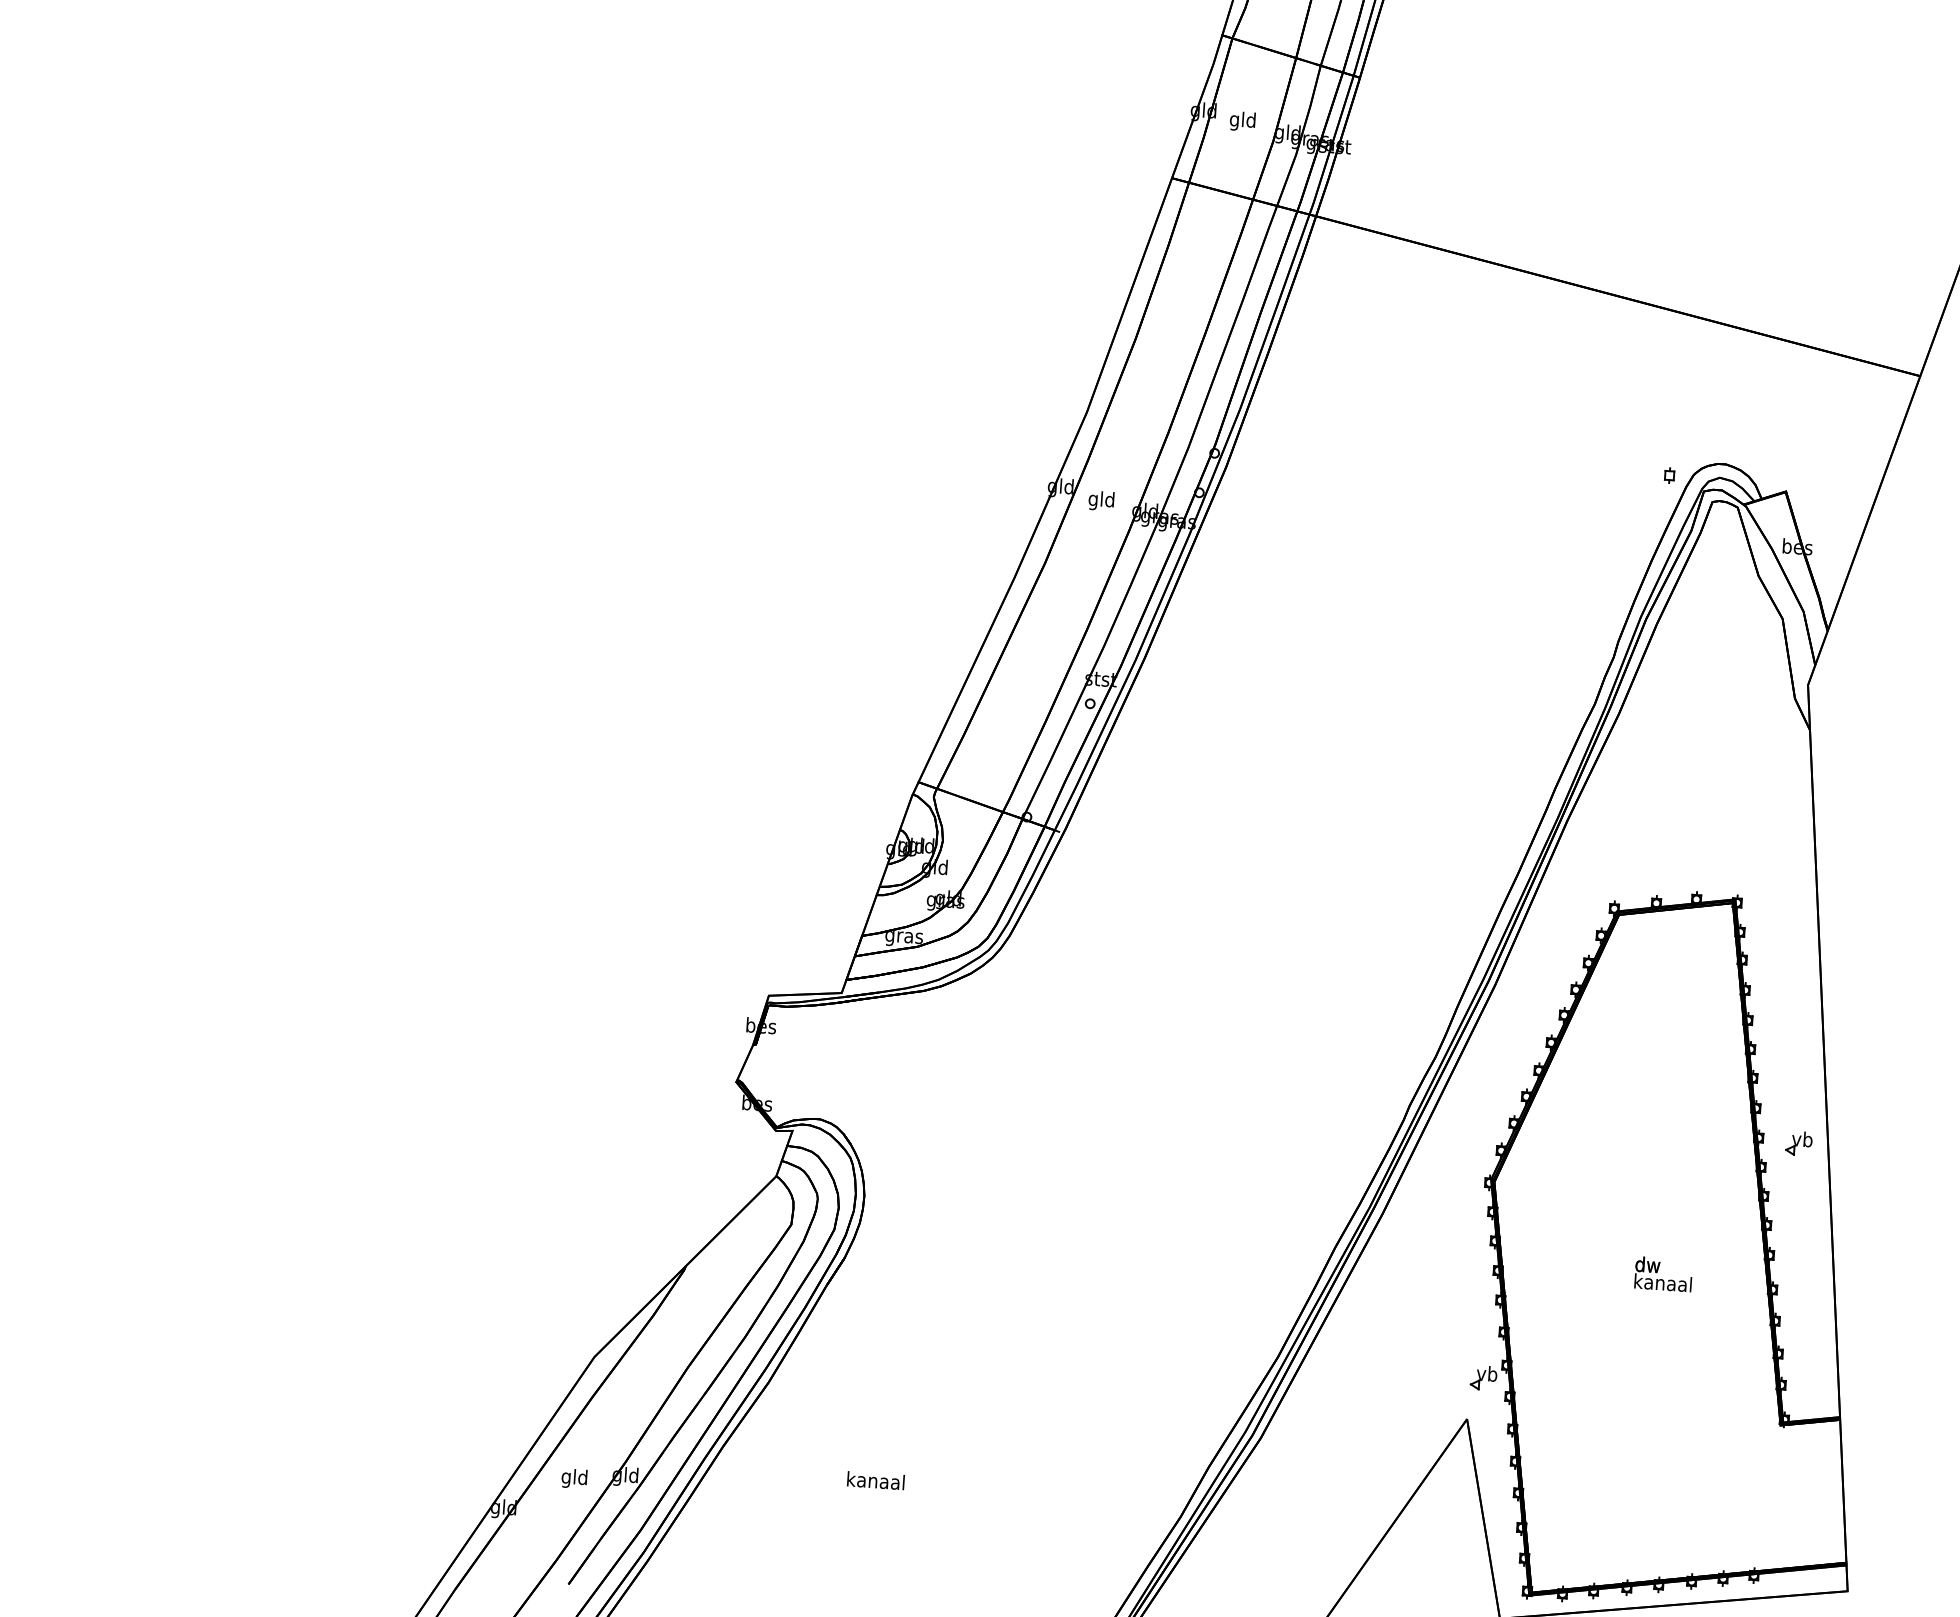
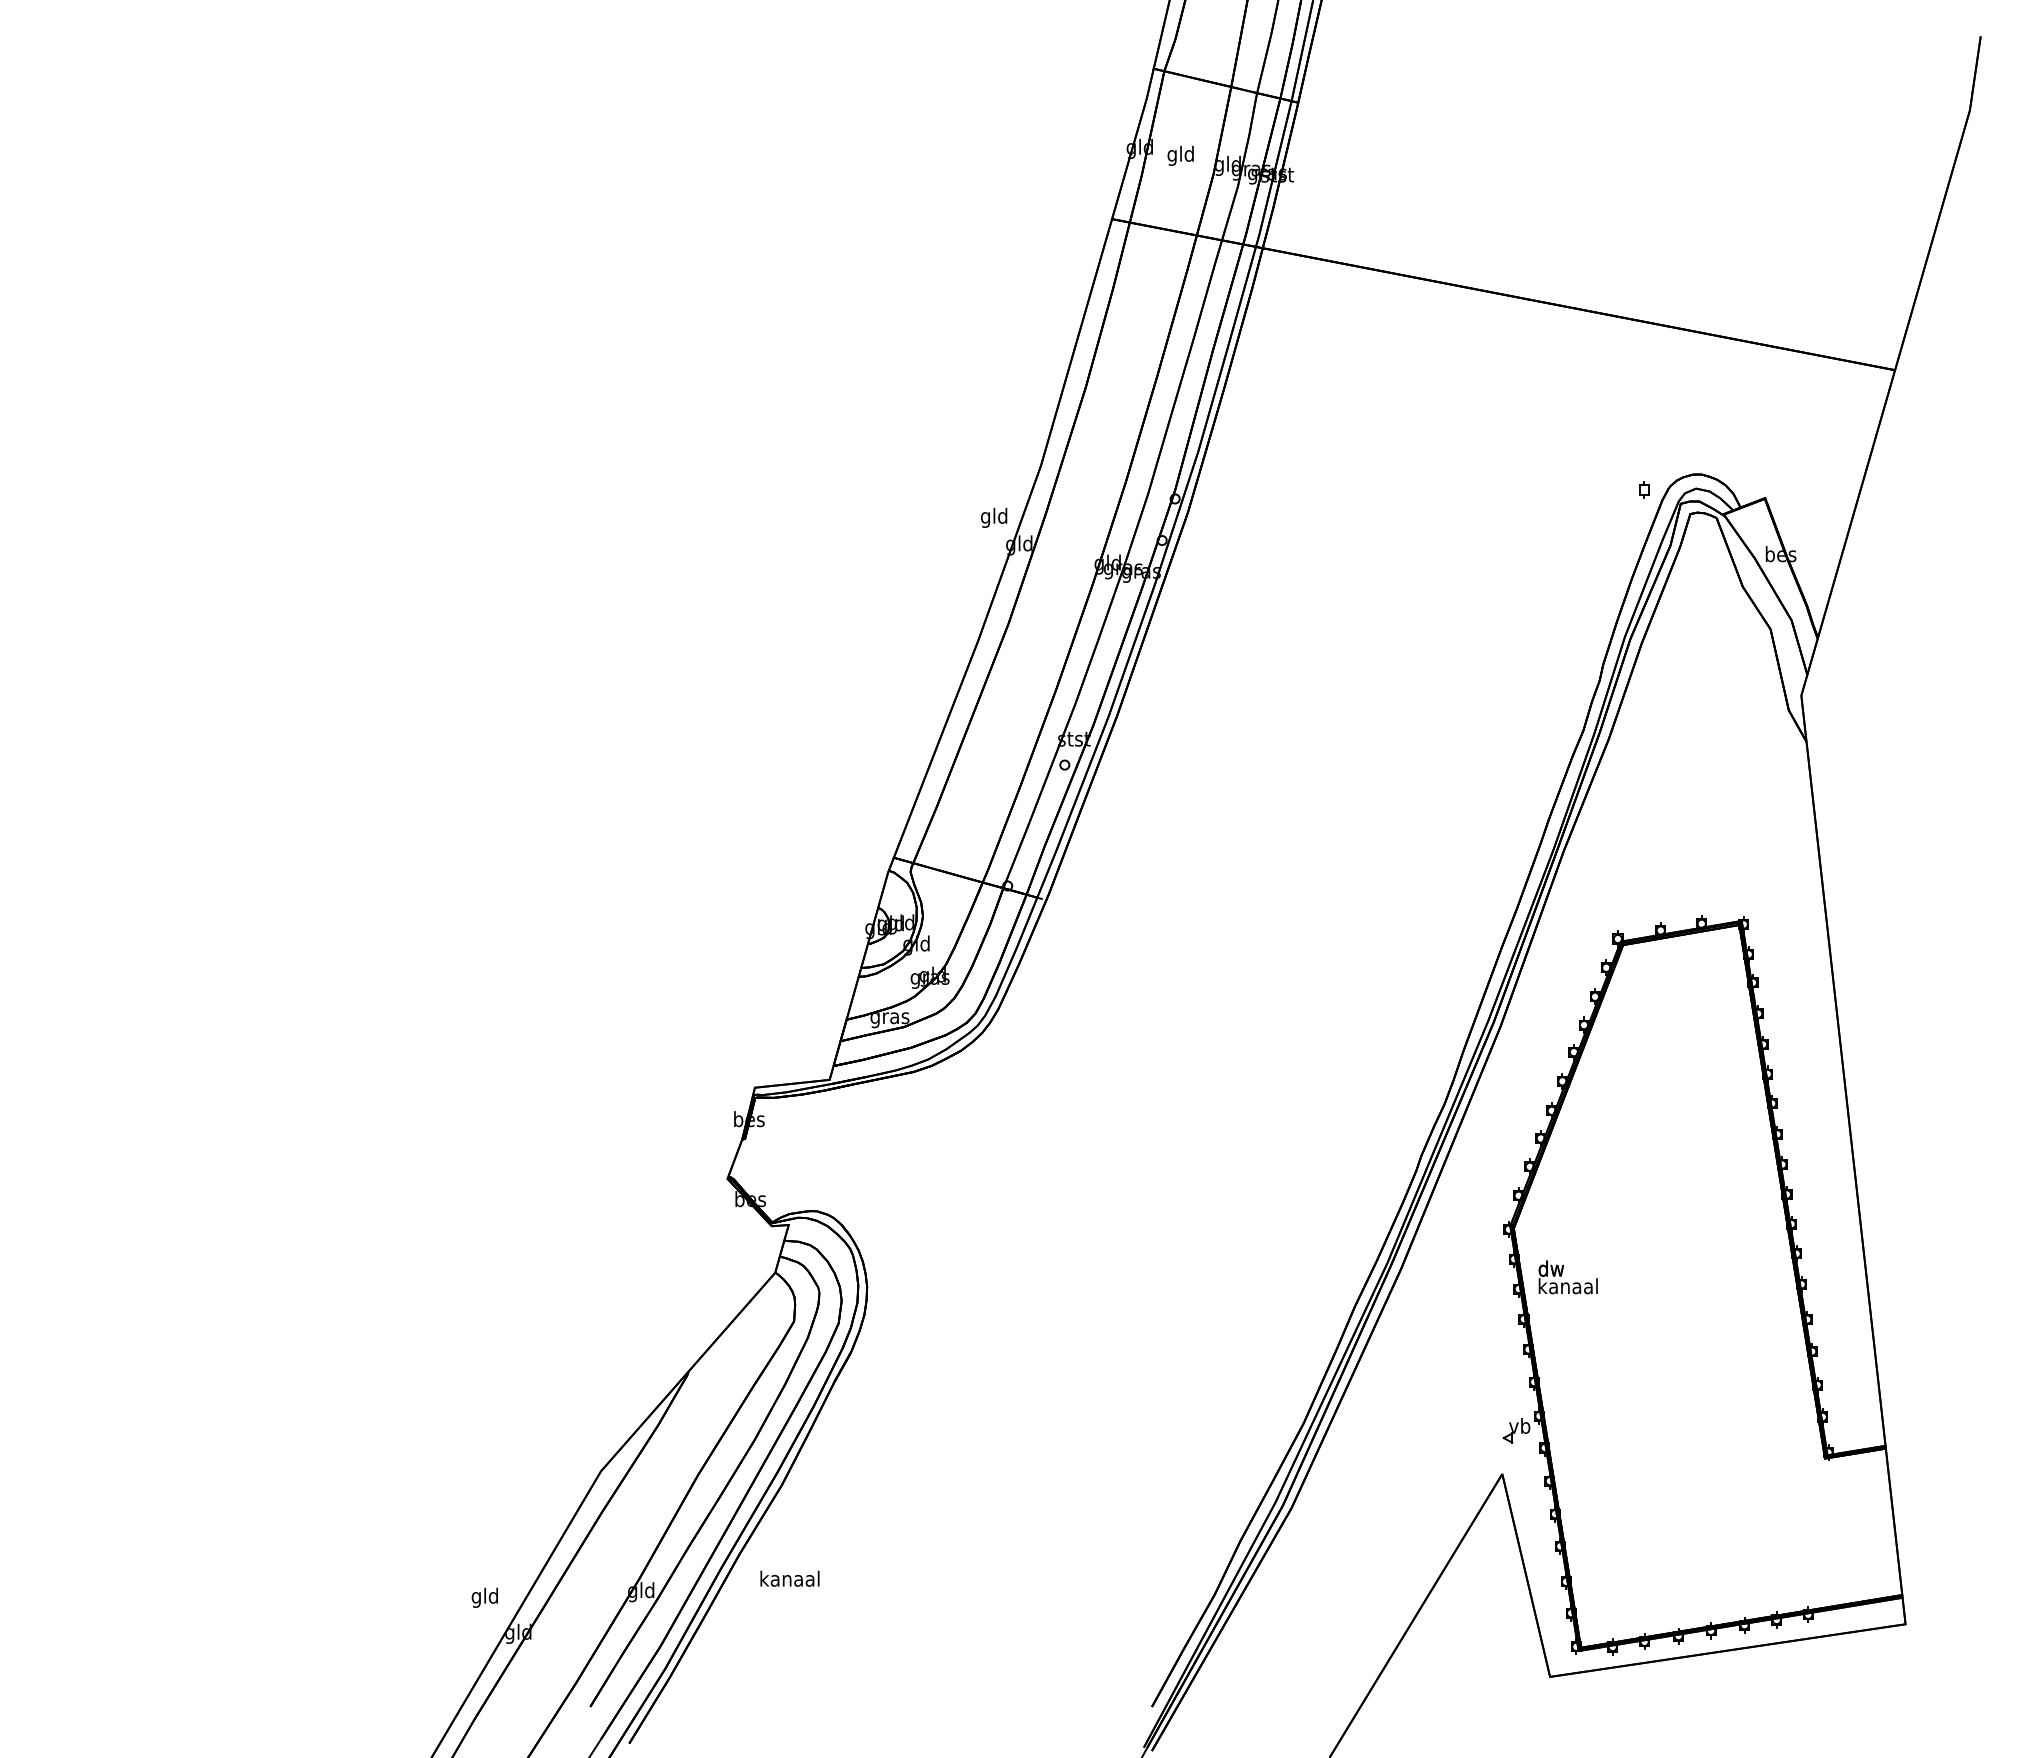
text: (1101, 500) -> (994, 517), moved
part: (1798, 1143) -> (1823, 1167), removed
text: (1662, 1274) -> (1567, 1277), moved
text: (574, 1478) -> (484, 1597), moved
text: (875, 1480) -> (789, 1578), moved

